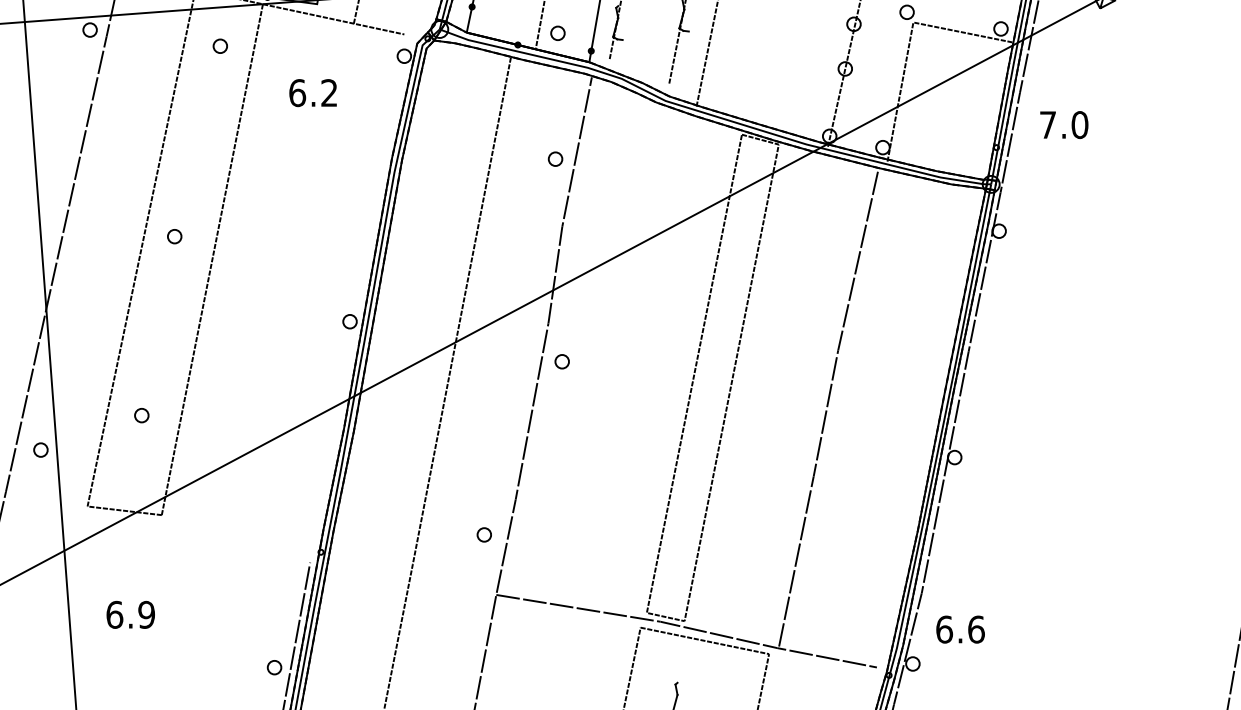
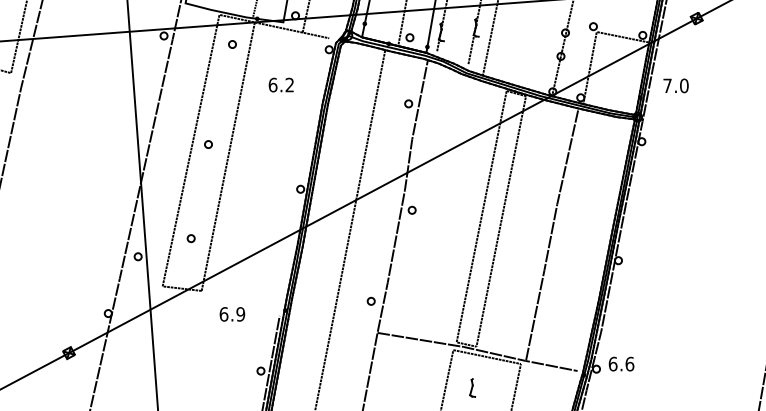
text: (311, 91) -> (280, 84), moved
text: (130, 615) -> (232, 314), moved
text: (960, 628) -> (621, 363), moved

